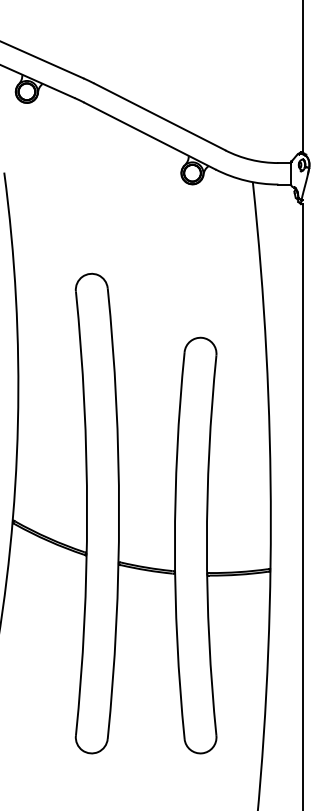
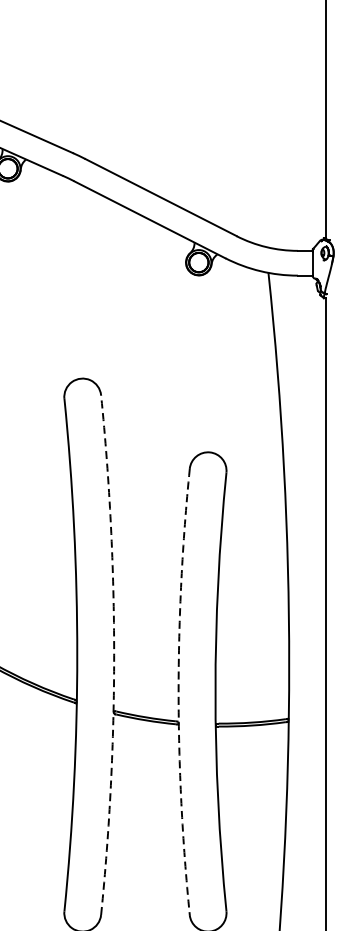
arc: (119, 513) -> (114, 654), solid -> dashed
arc: (174, 545) -> (178, 691), solid -> dashed

